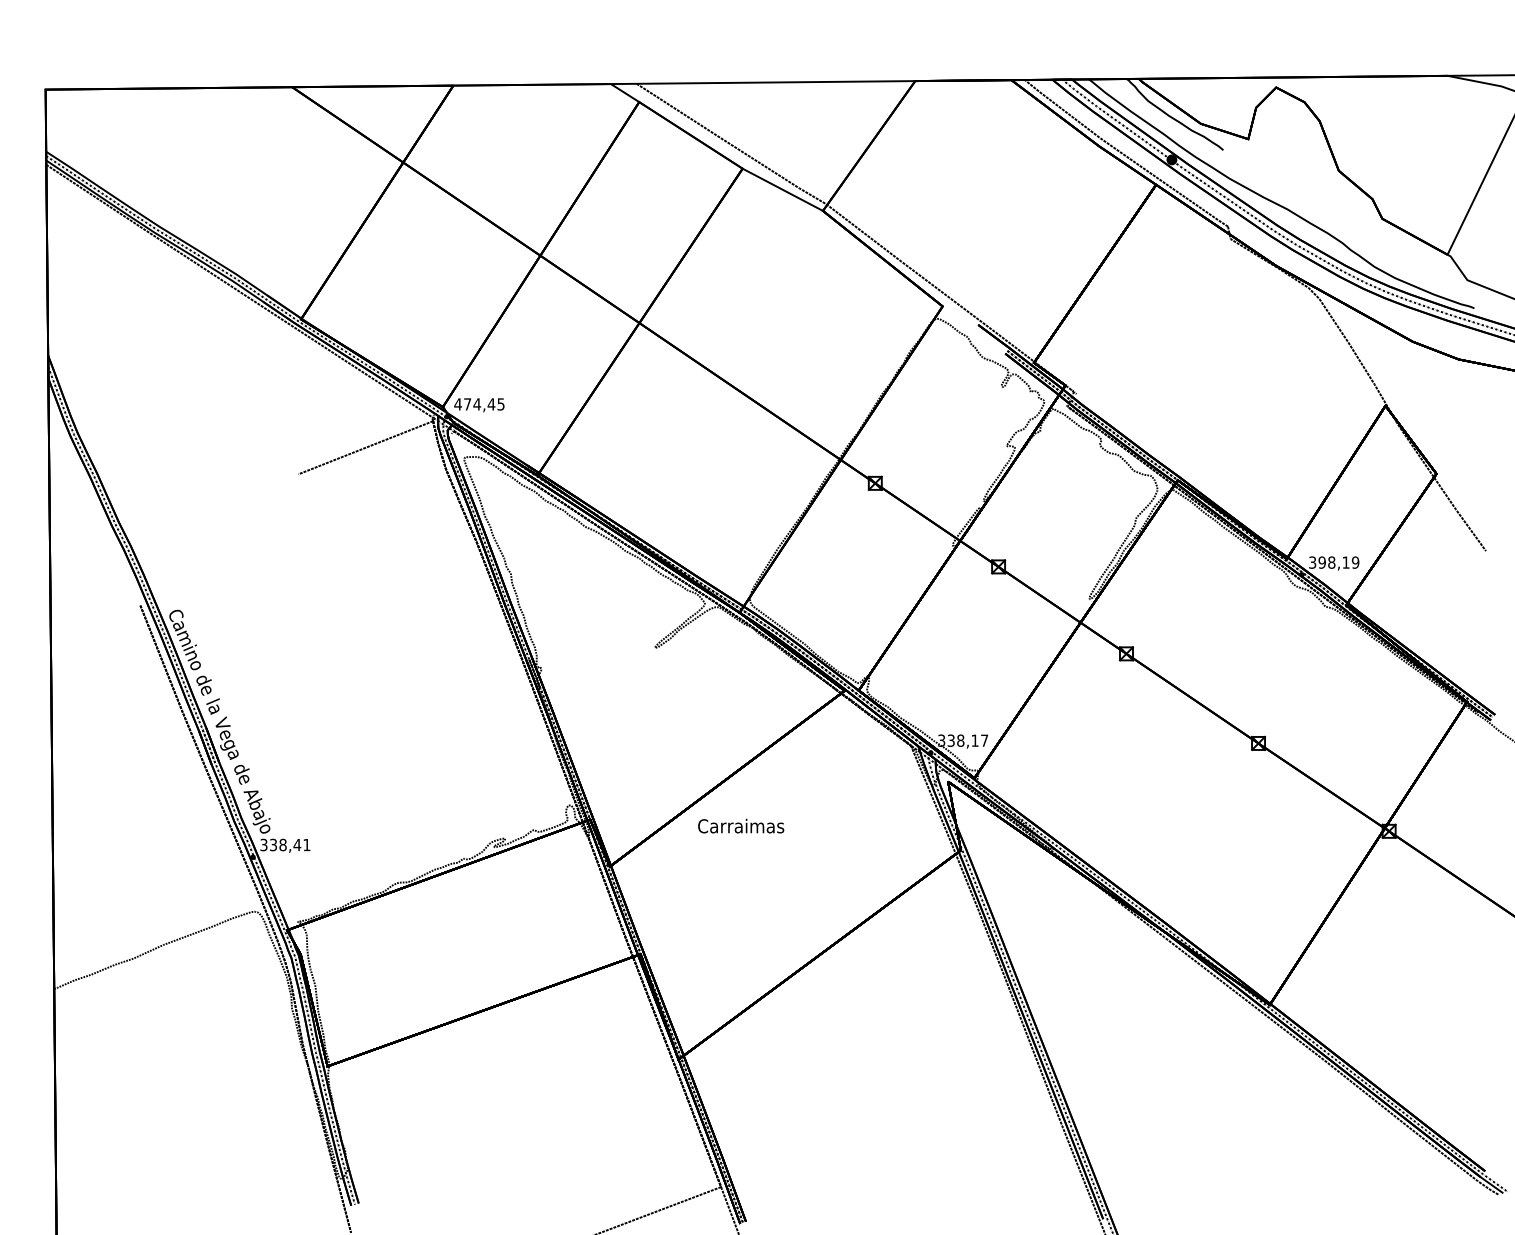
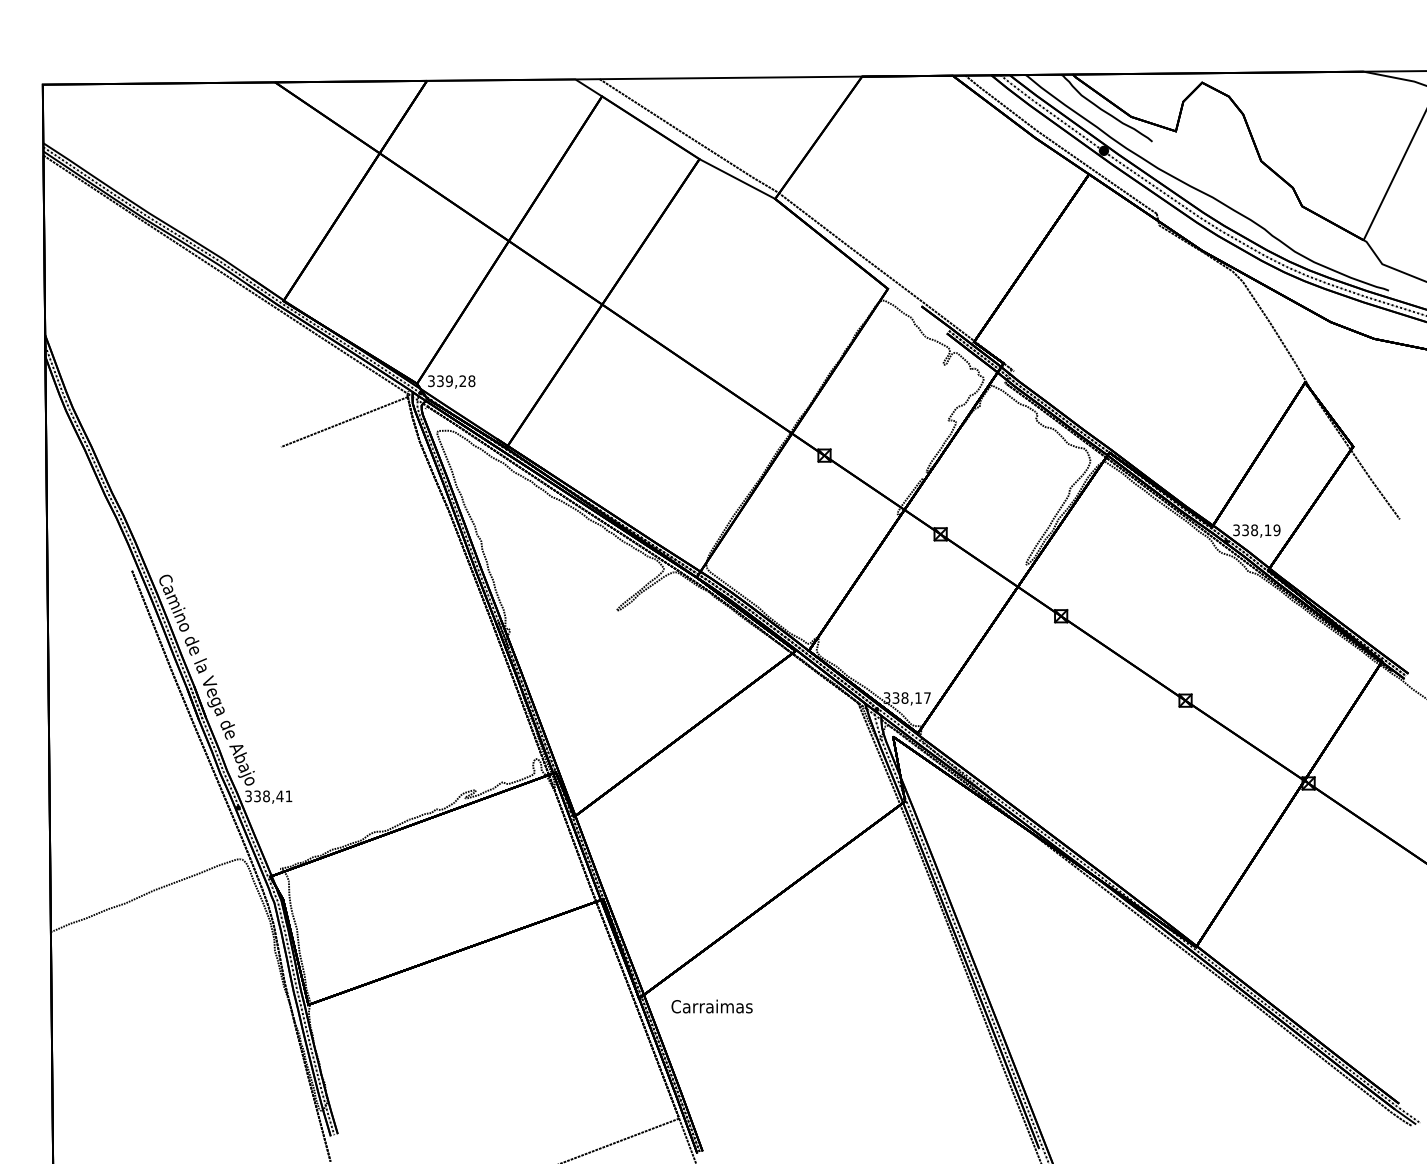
text: (479, 404) -> (451, 381), 474,45 -> 339,28
text: (1322, 561) -> (1245, 529), 398,19 -> 338,19
text: (740, 826) -> (711, 1006), moved

